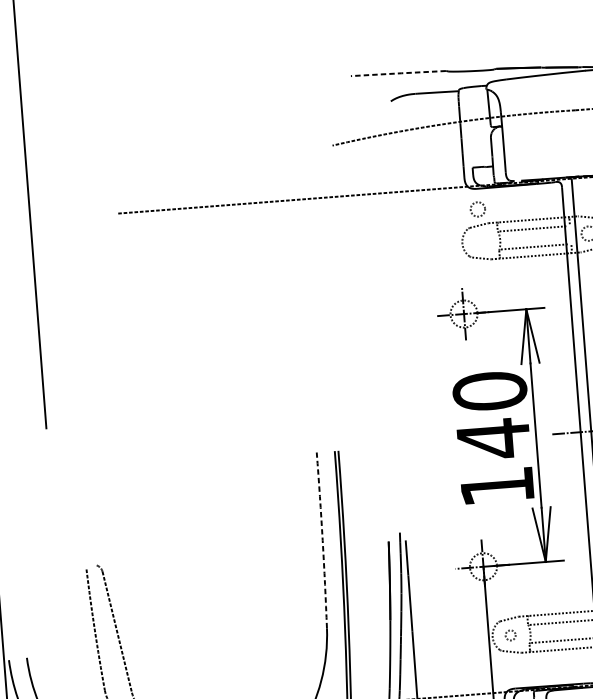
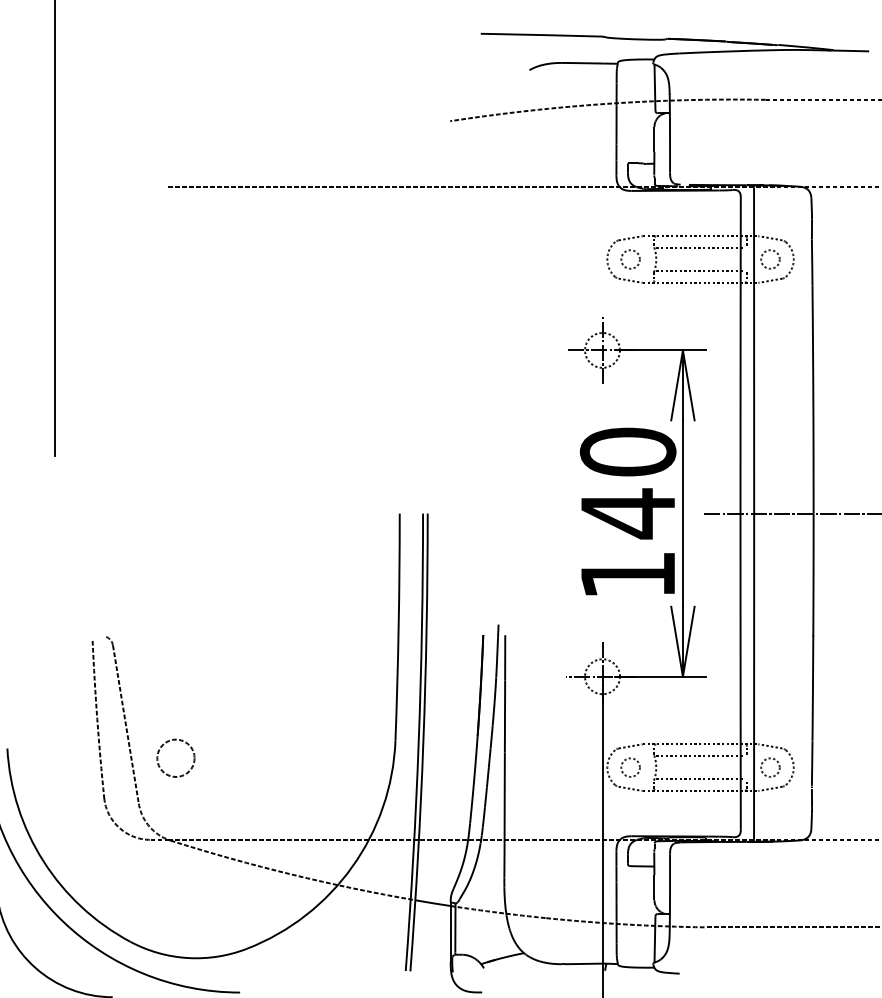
line: (398, 73) -> (541, 35), dashed -> solid
circle: (477, 209) -> (630, 259), moved
arc: (322, 540) -> (398, 626), dashed -> solid
circle: (510, 635) -> (630, 767), size x1.43
circle: (157, 654) -> (175, 757), added

